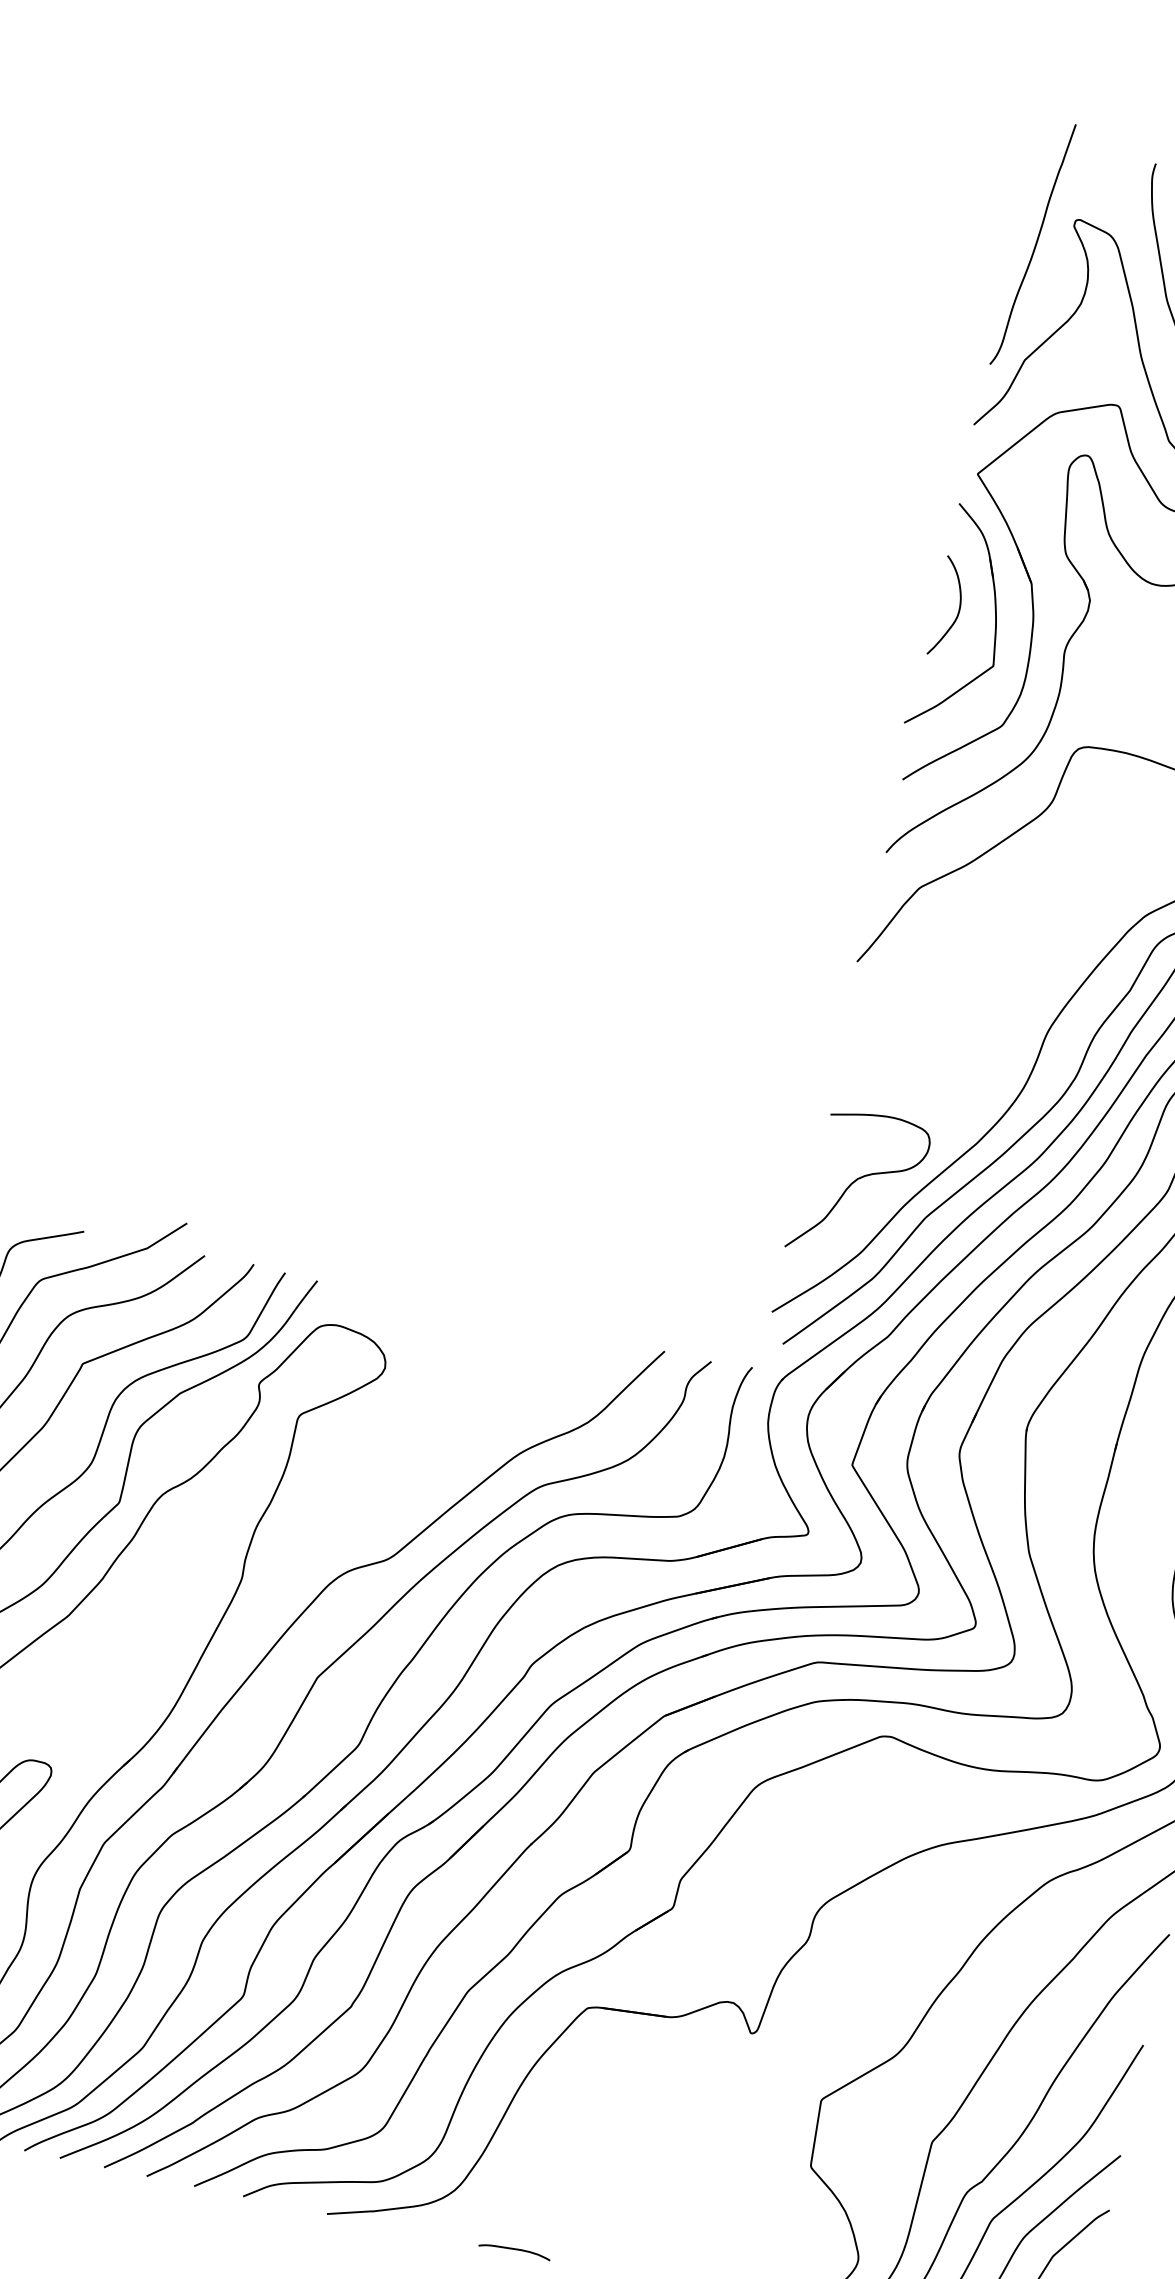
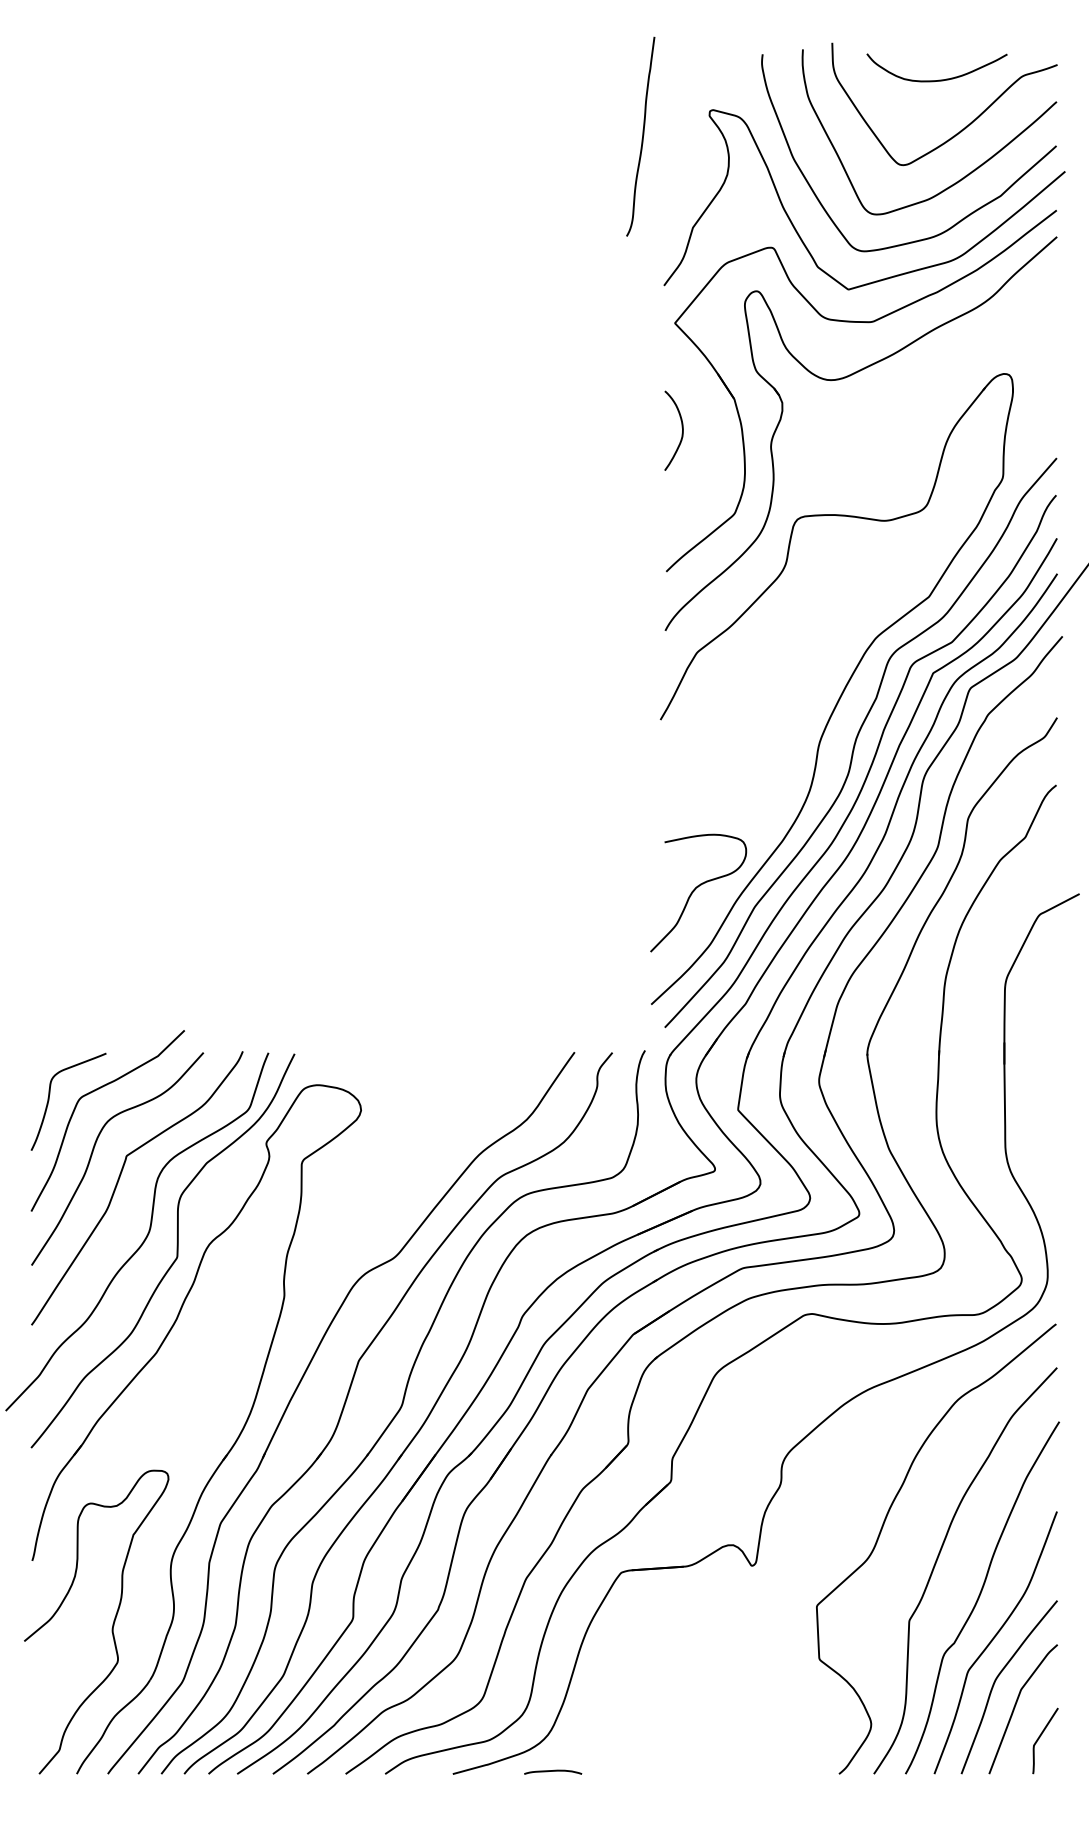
curve: (1035, 244) -> (642, 136), moved
part: (994, 618) -> (711, 432), removed
curve: (515, 2250) -> (553, 1771), moved

